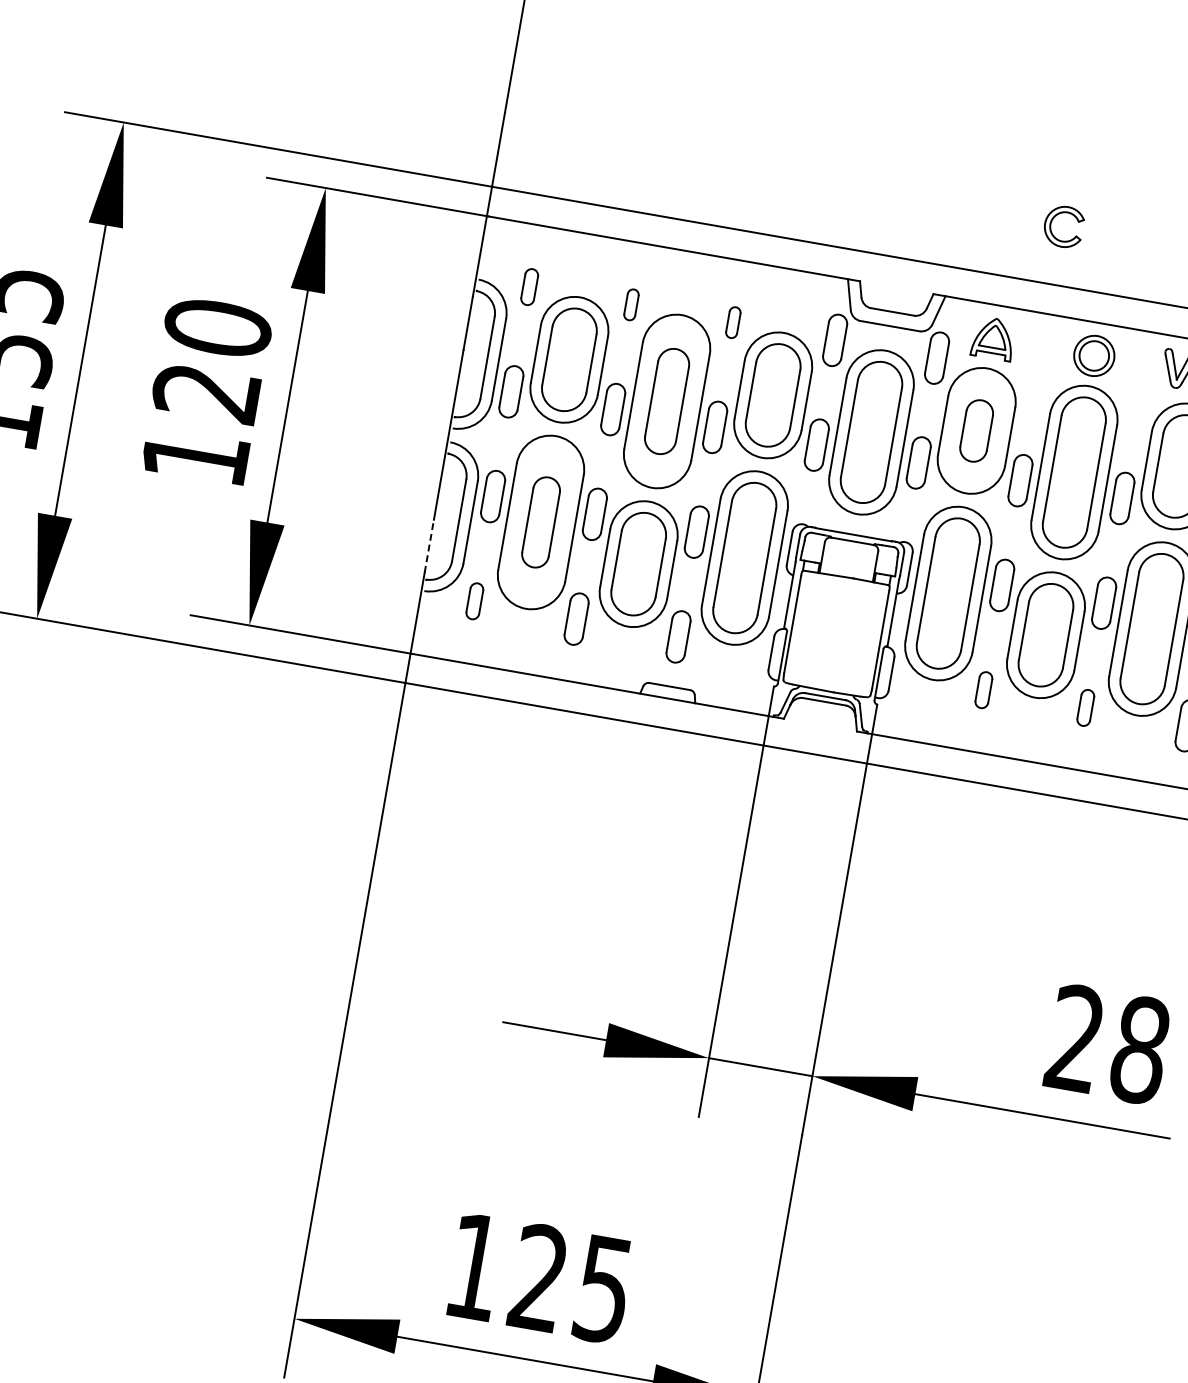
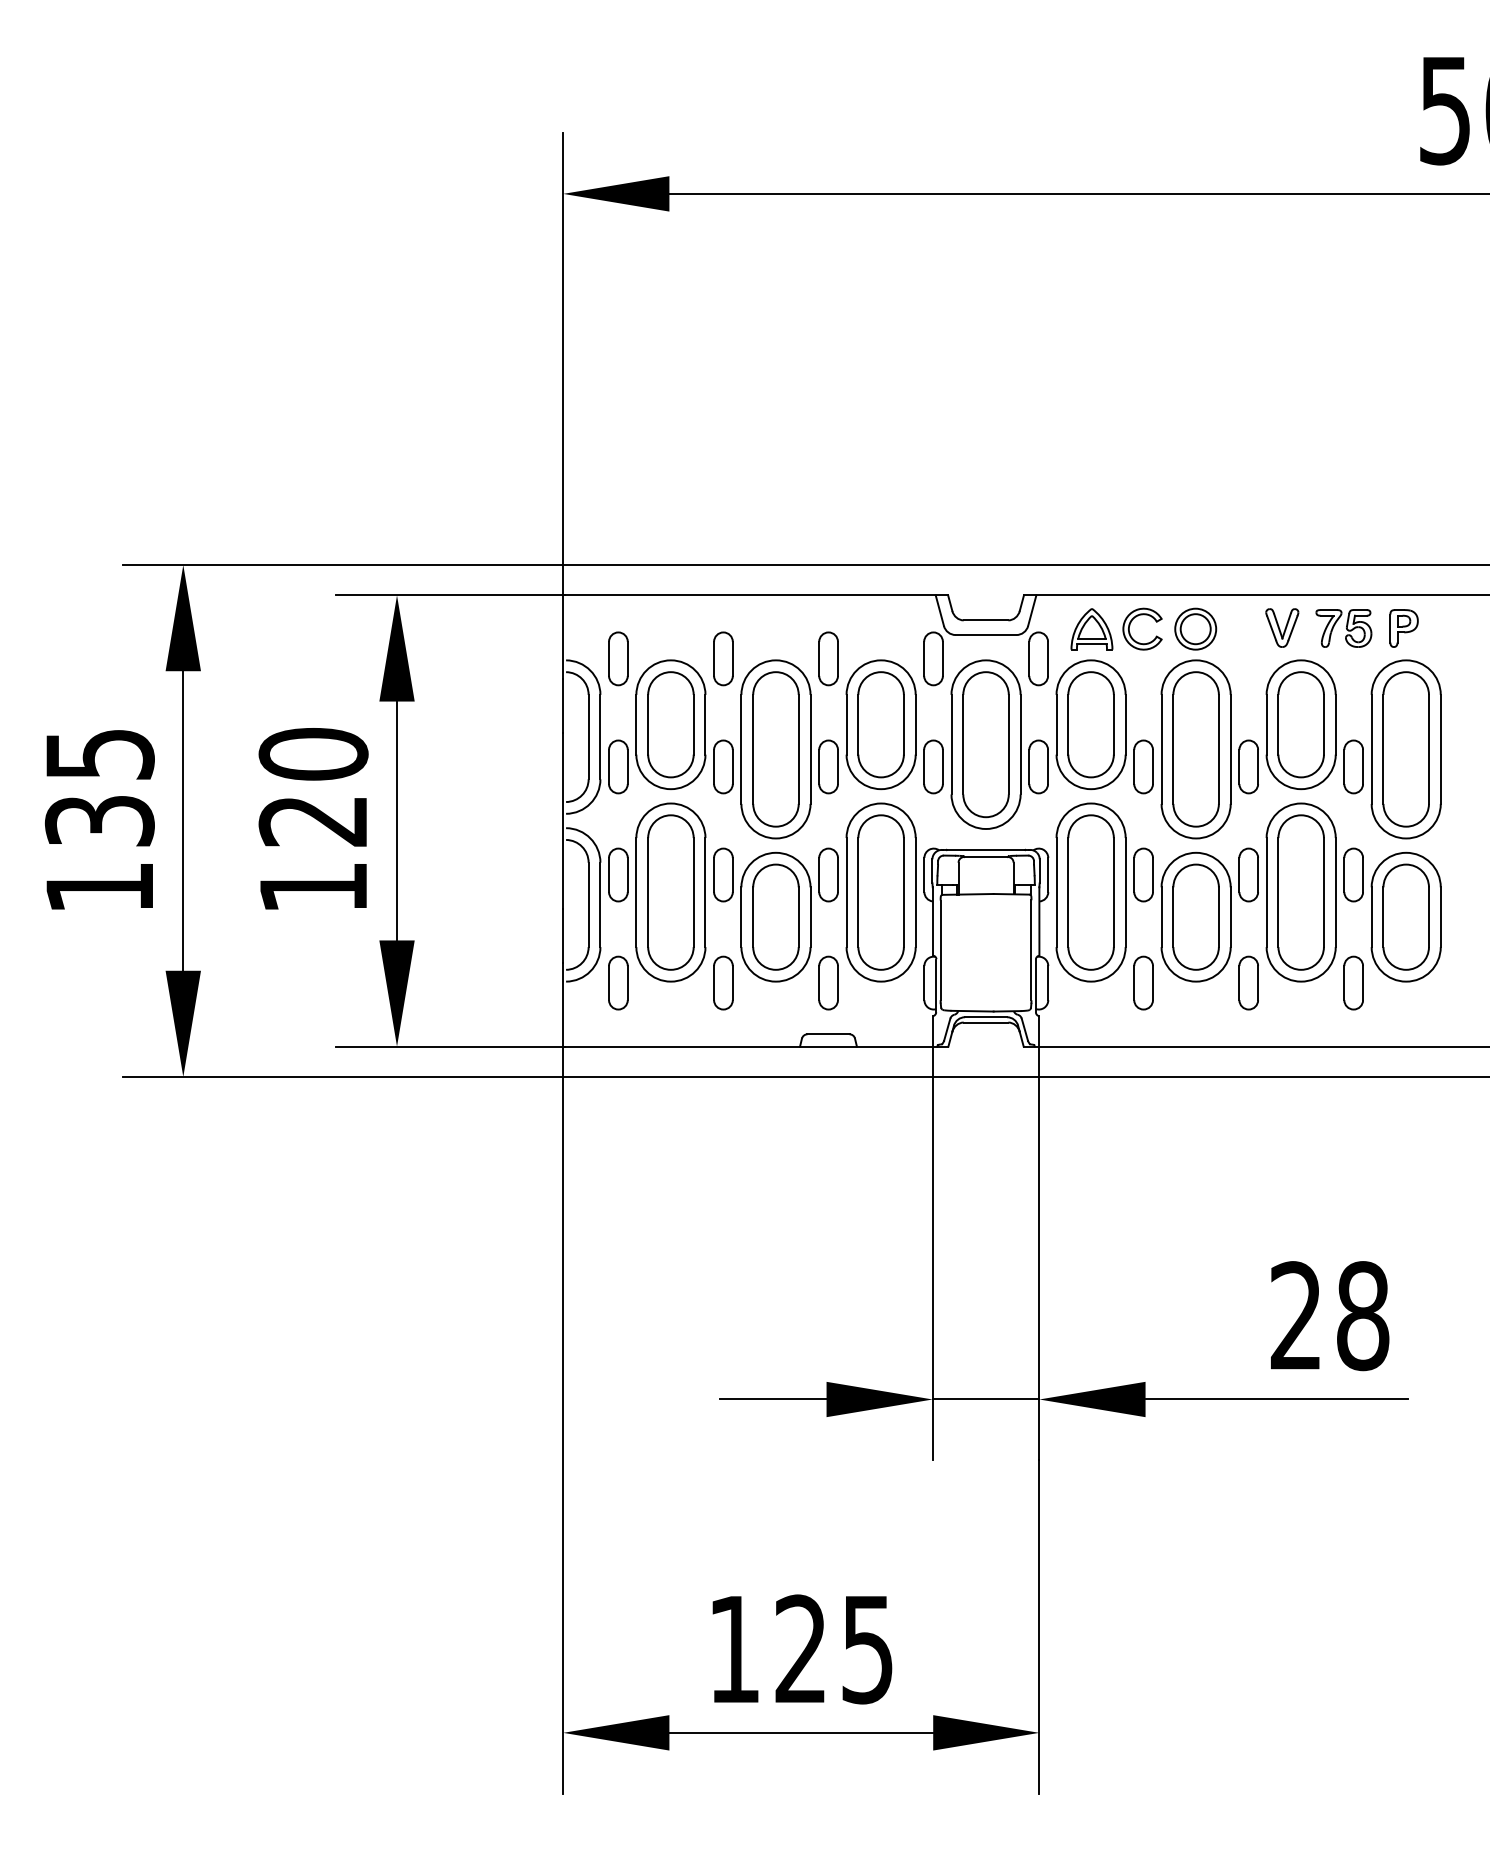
part: (1055, 217) -> (1132, 621), moved
part: (529, 286) -> (618, 658), size x1.43
part: (631, 304) -> (723, 658), size x1.67
part: (733, 322) -> (828, 658), size x1.67
part: (666, 401) -> (775, 749), size x1.43
part: (976, 430) -> (1090, 724), size x1.67
part: (540, 522) -> (670, 892), size x1.67
line: (429, 545) -> (563, 935), dashed -> solid
part: (475, 600) -> (618, 982), size x1.43
part: (983, 689) -> (1143, 982), size x1.43
part: (1085, 707) -> (1248, 982), size x1.43

